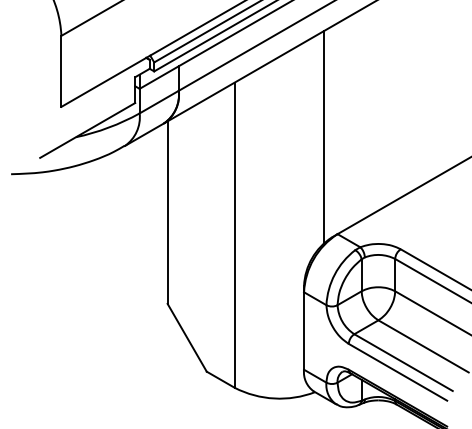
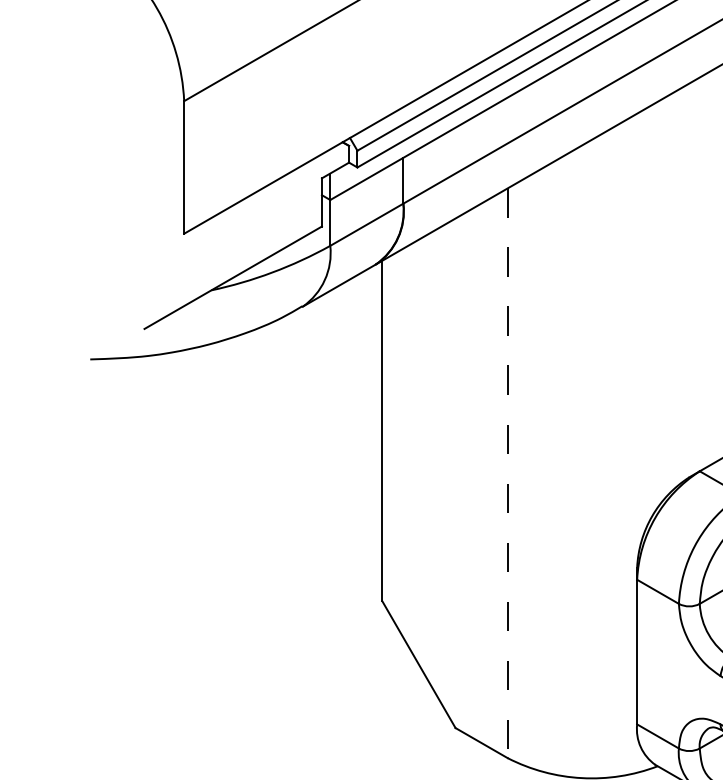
line: (324, 136) -> (675, 288), removed
line: (234, 235) -> (507, 473), solid -> dashed

